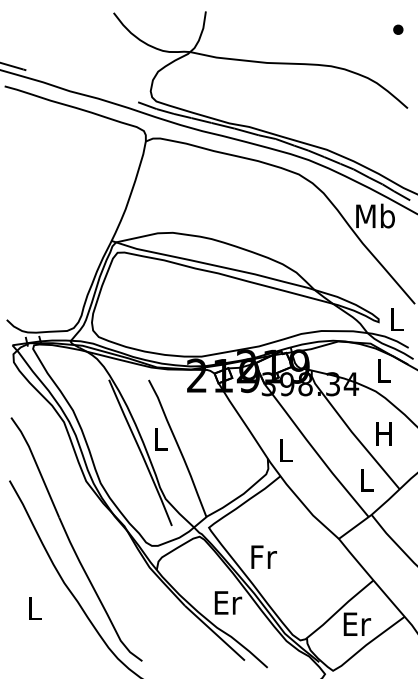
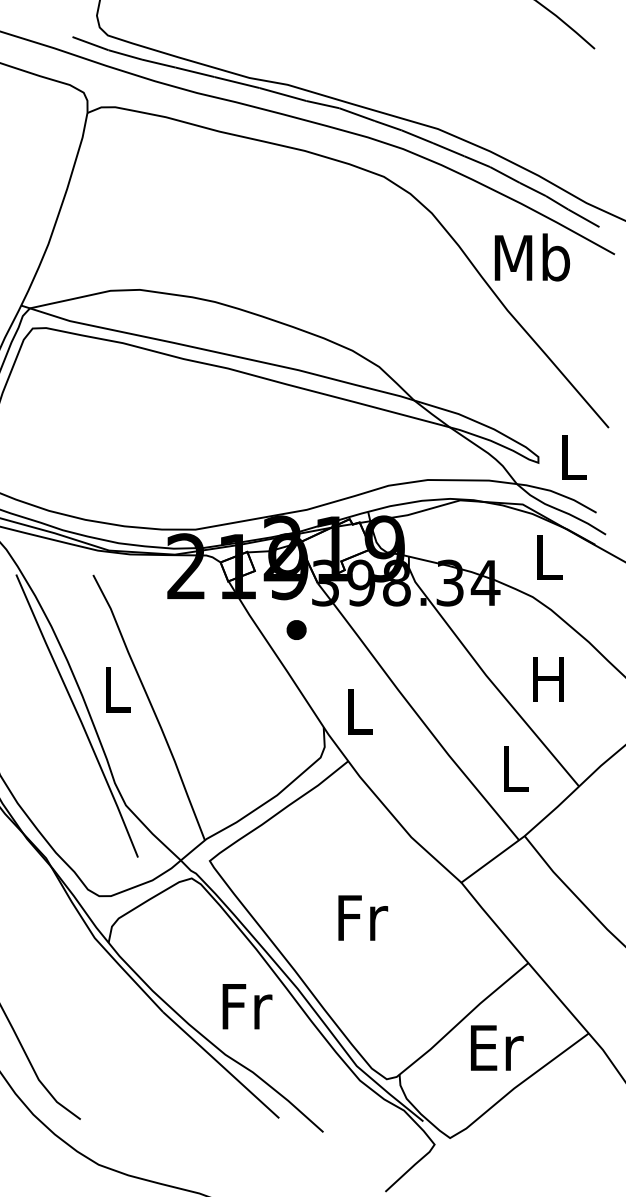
part: (253, 408) -> (295, 630), added
text: (263, 556) -> (361, 916), moved
text: (228, 602) -> (247, 1005), Er -> Fr

